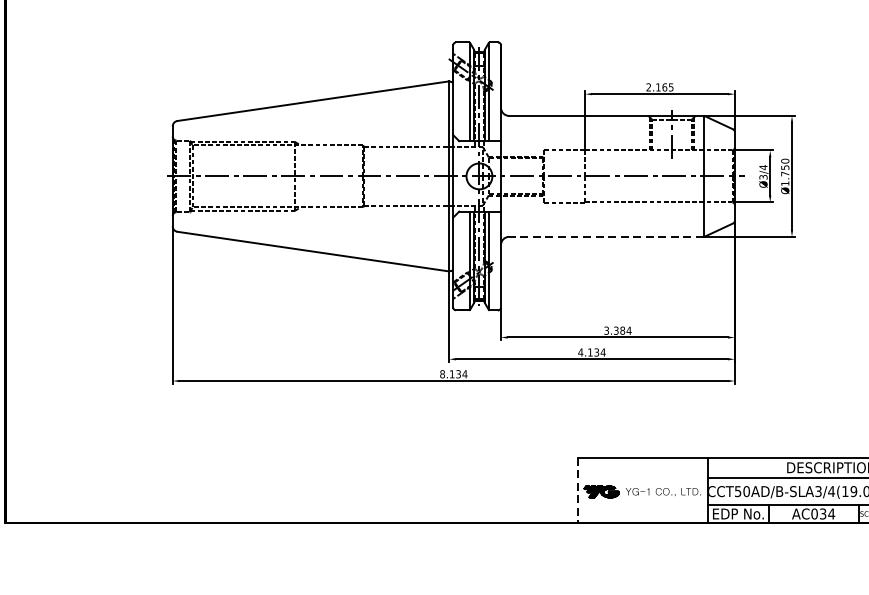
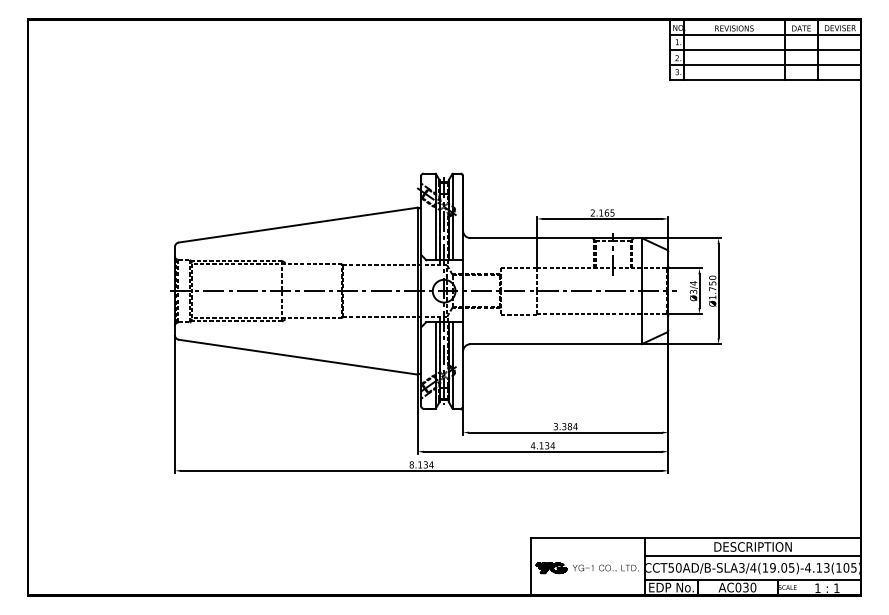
line: (606, 237) -> (555, 344), dashed -> solid
line: (577, 489) -> (530, 566), dashed -> solid
text: (831, 513) -> (753, 587), AC034 -> AC030

